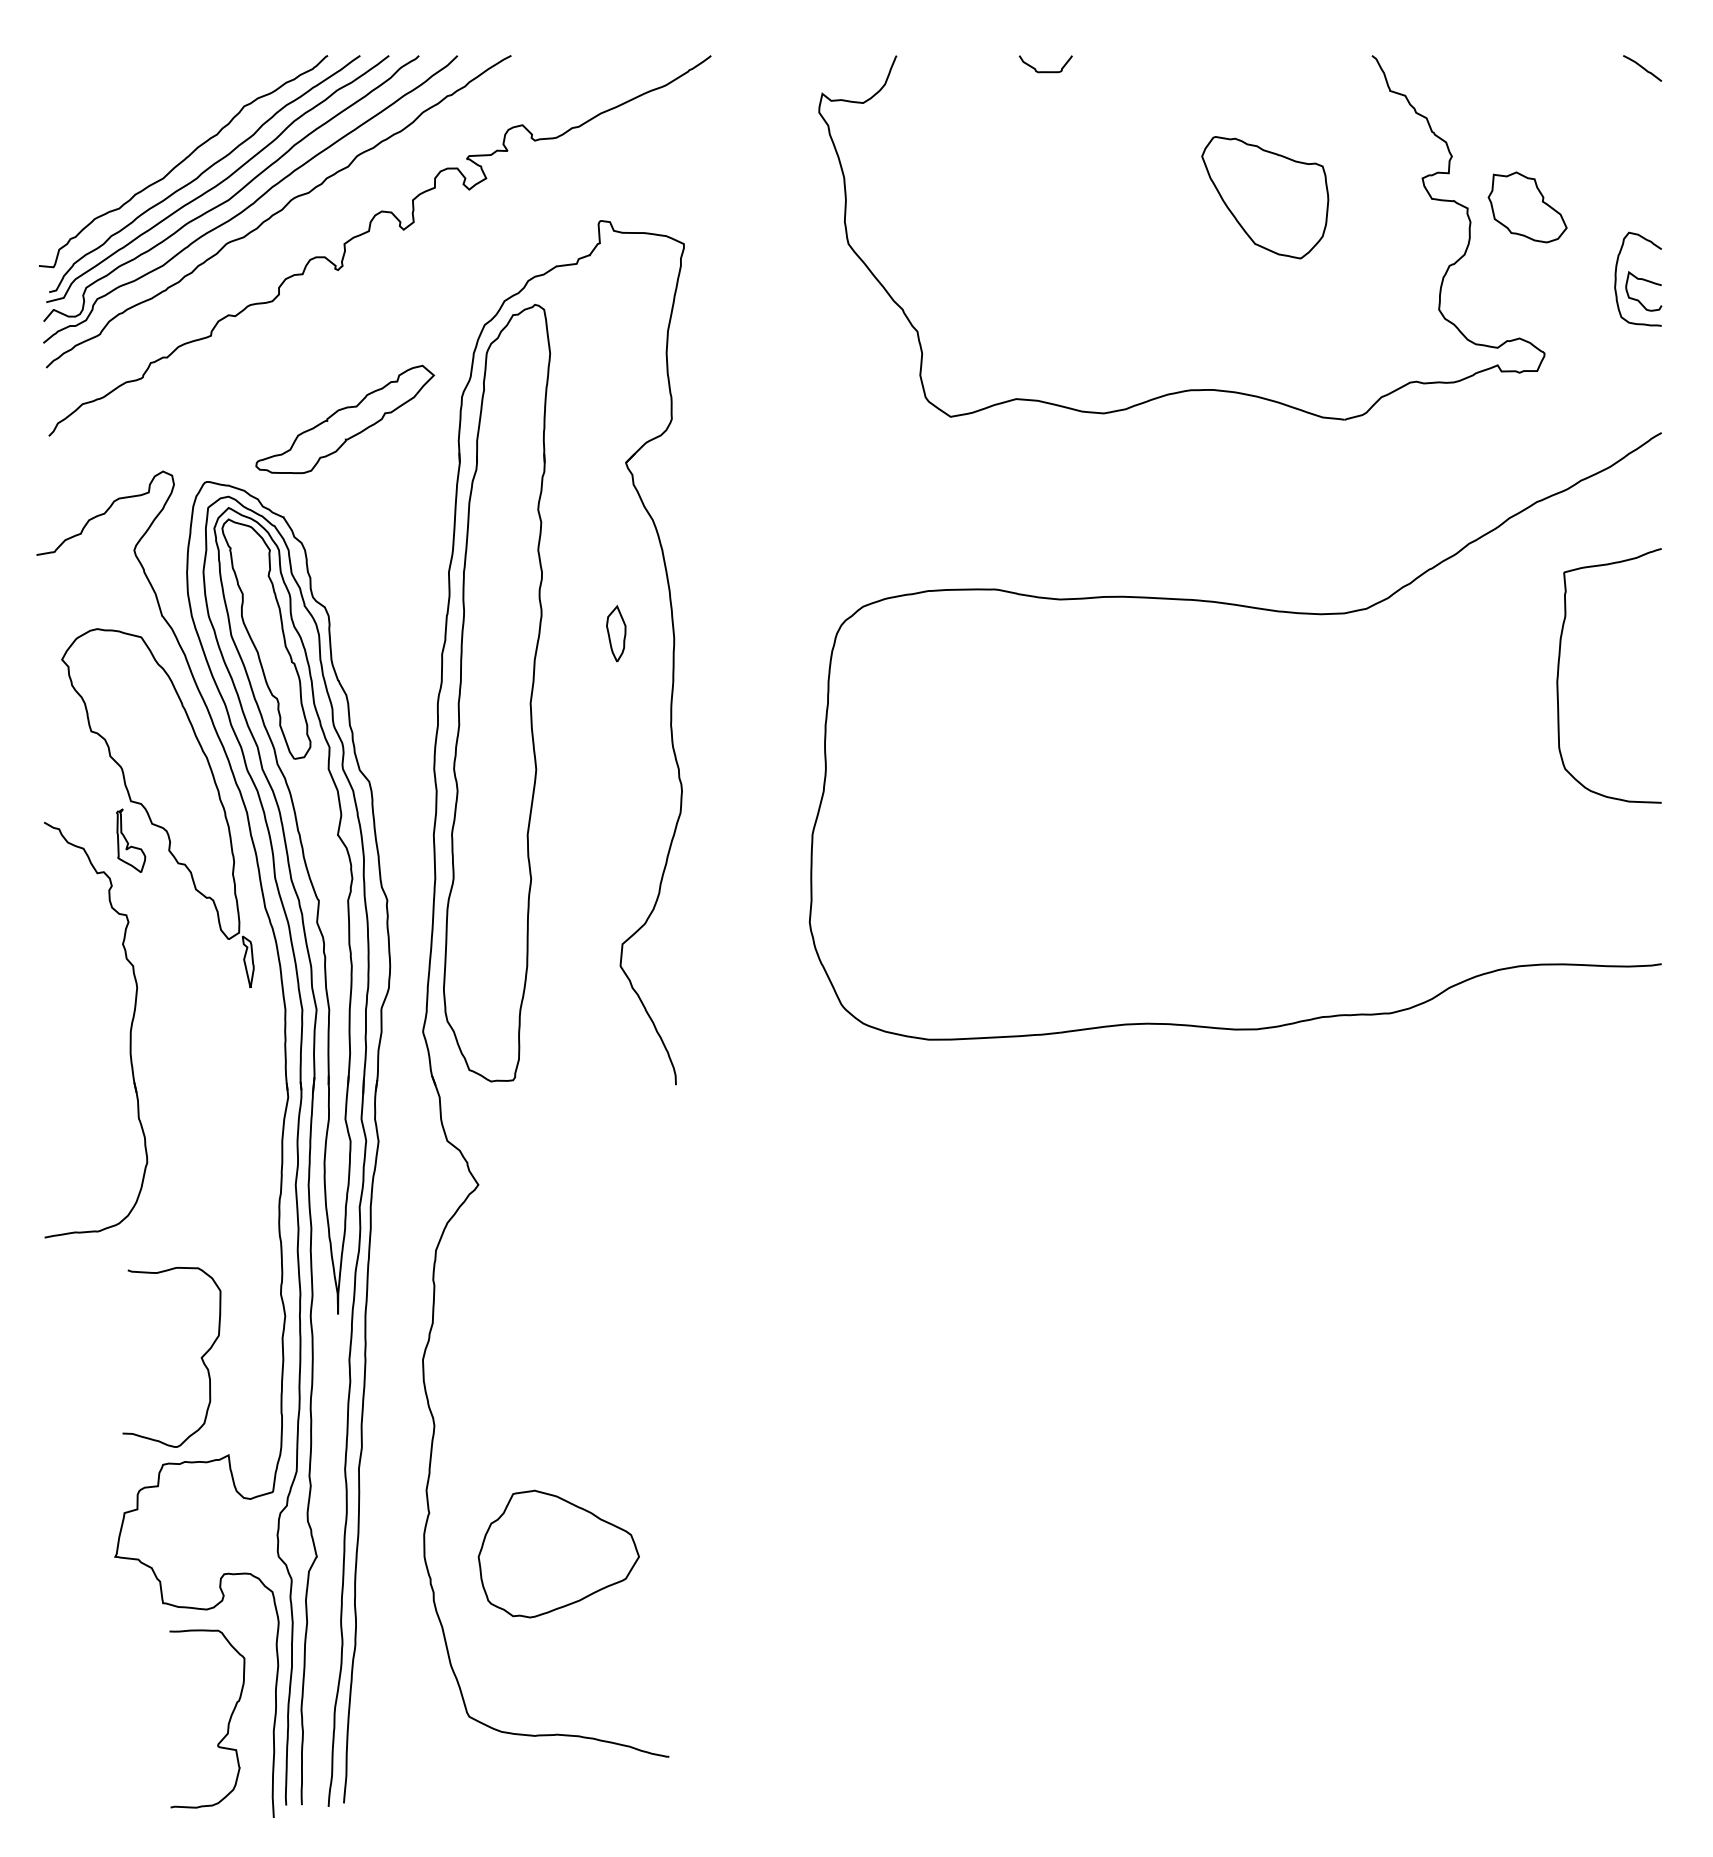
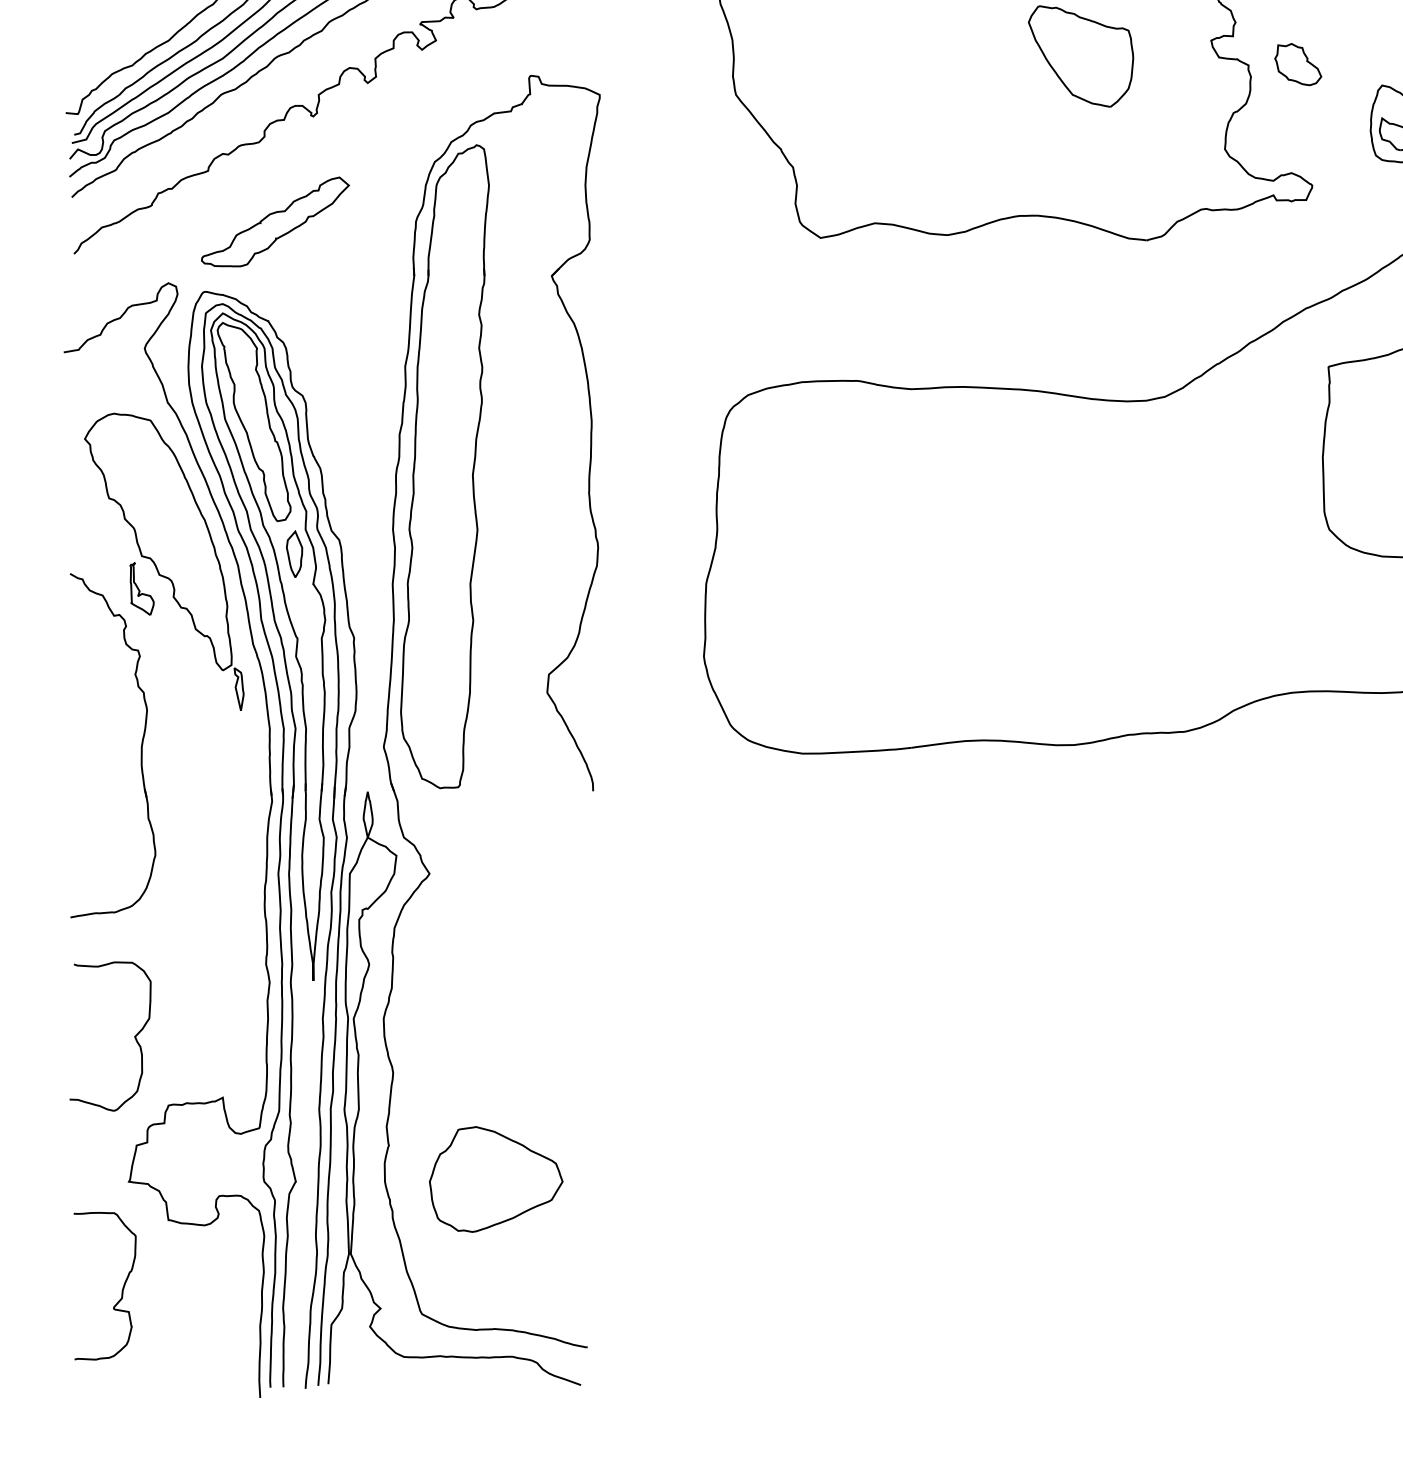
part: (1527, 207) -> (1298, 64), size x0.71
part: (345, 418) -> (275, 221), moved
part: (616, 633) -> (294, 553), moved
curve: (200, 1357) -> (134, 1036), moved
curve: (393, 1444) -> (359, 1088), added
curve: (227, 1724) -> (121, 1290), moved

